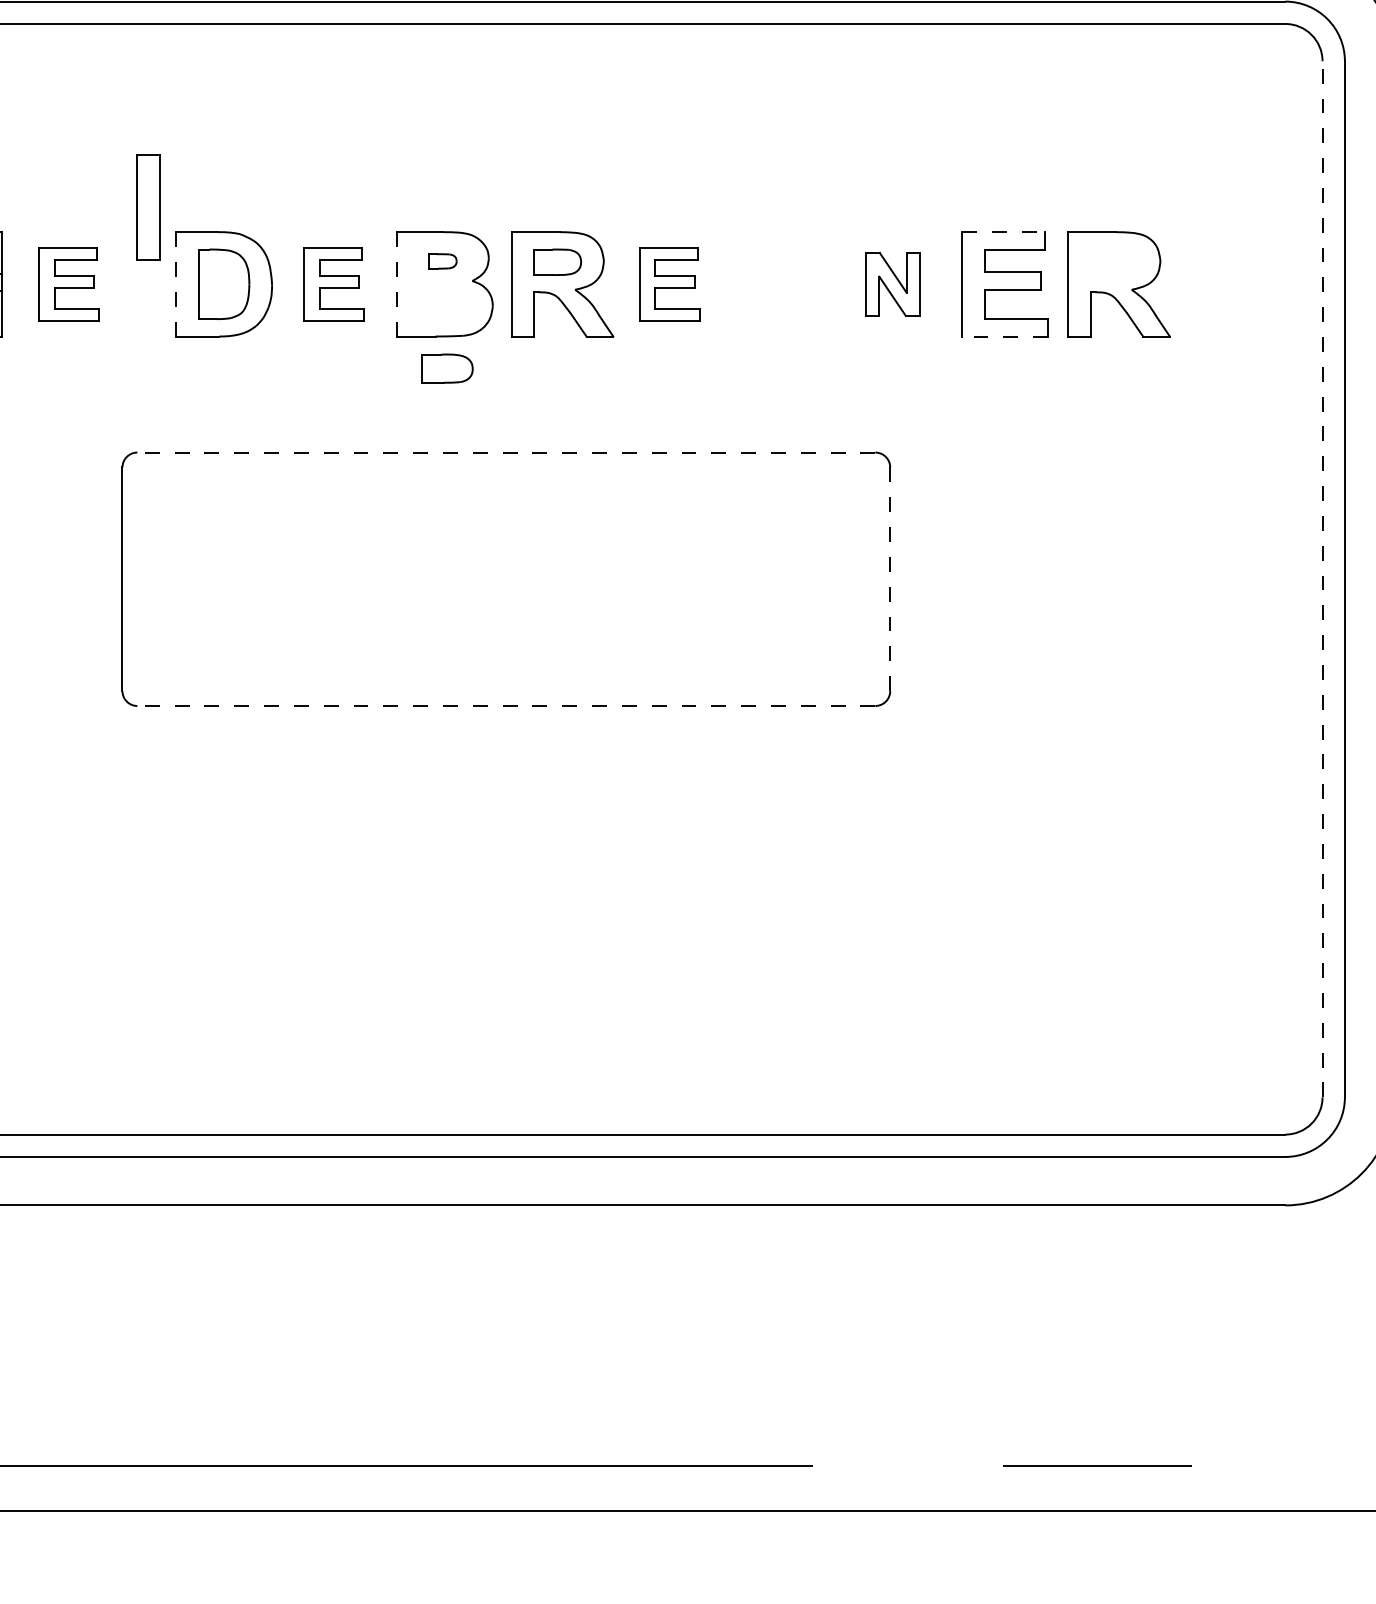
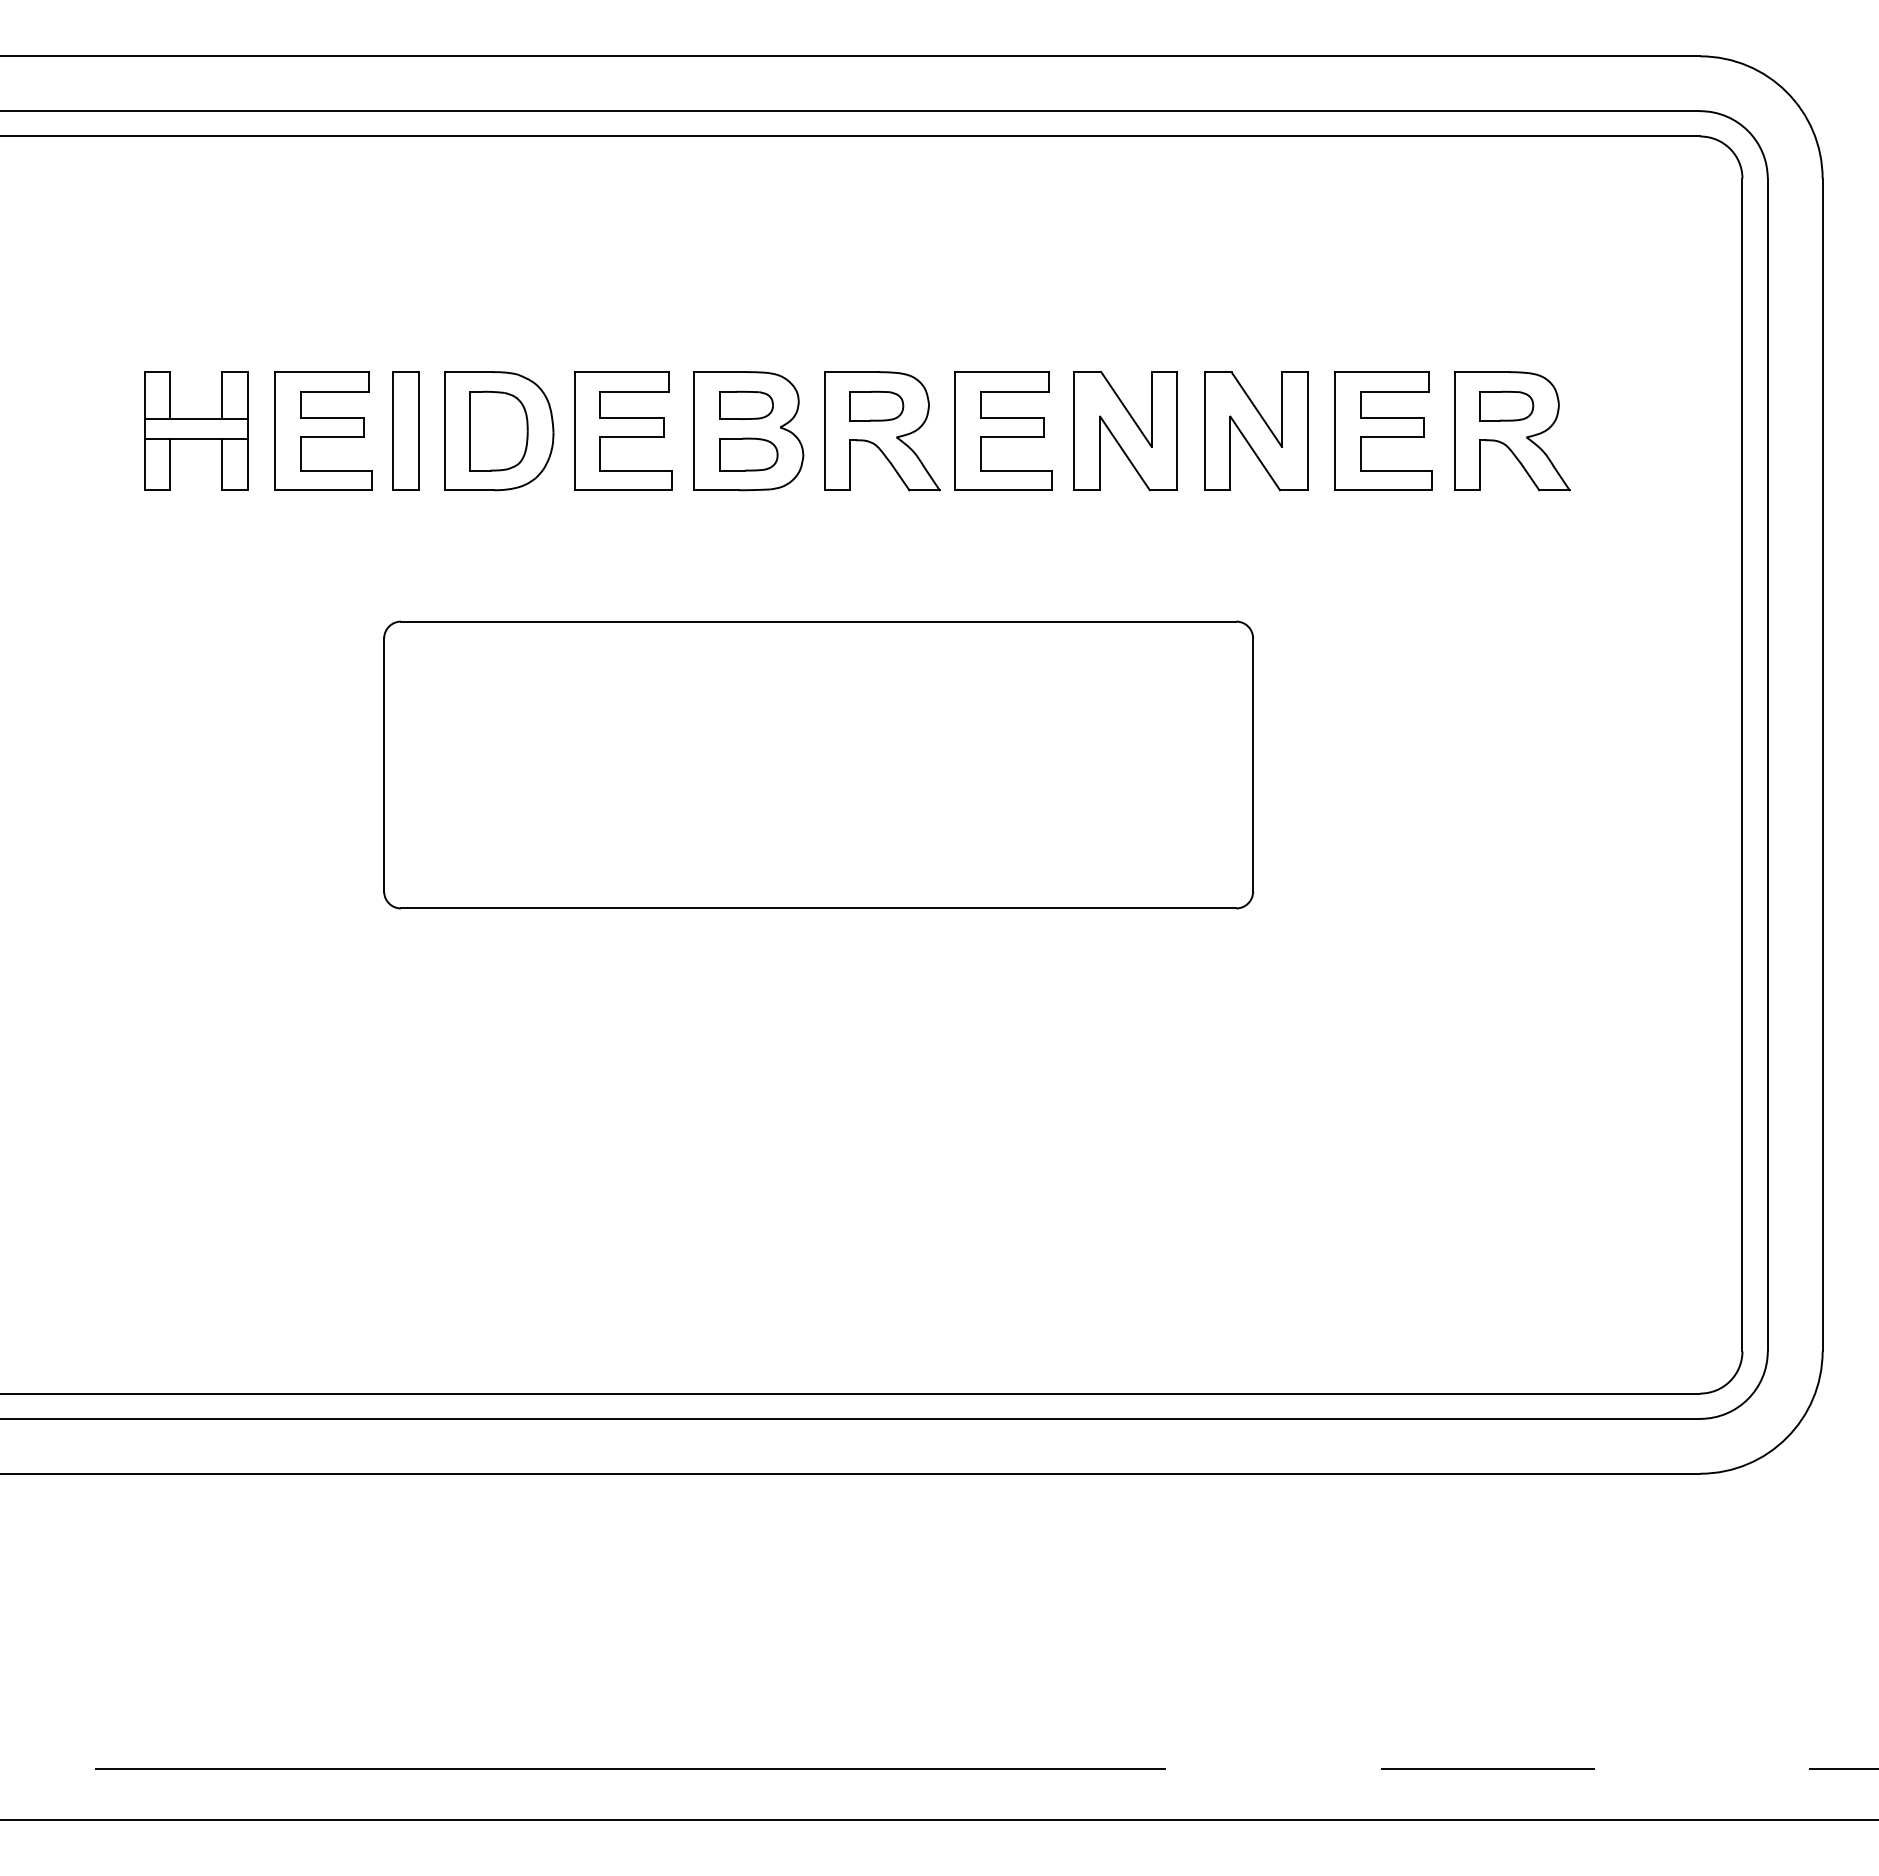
part: (148, 206) -> (405, 430), moved
line: (1003, 232) -> (1381, 372), dashed -> solid
part: (442, 260) -> (746, 404), size x1.67
part: (1114, 261) -> (1506, 405), added
part: (68, 283) -> (323, 430), size x1.43
line: (175, 283) -> (444, 430), dashed -> solid
part: (333, 283) -> (623, 430), size x1.43
line: (396, 283) -> (694, 430), dashed -> solid
part: (669, 283) -> (1003, 430), size x1.43
part: (777, 284) -> (1125, 431), added
part: (893, 284) -> (1256, 431), size x1.67
line: (1004, 336) -> (1382, 490), dashed -> solid
part: (447, 368) -> (748, 454), moved
line: (506, 452) -> (818, 621), dashed -> solid
line: (1322, 578) -> (1742, 764), dashed -> solid
line: (890, 579) -> (1253, 765), dashed -> solid
line: (506, 706) -> (818, 908), dashed -> solid

